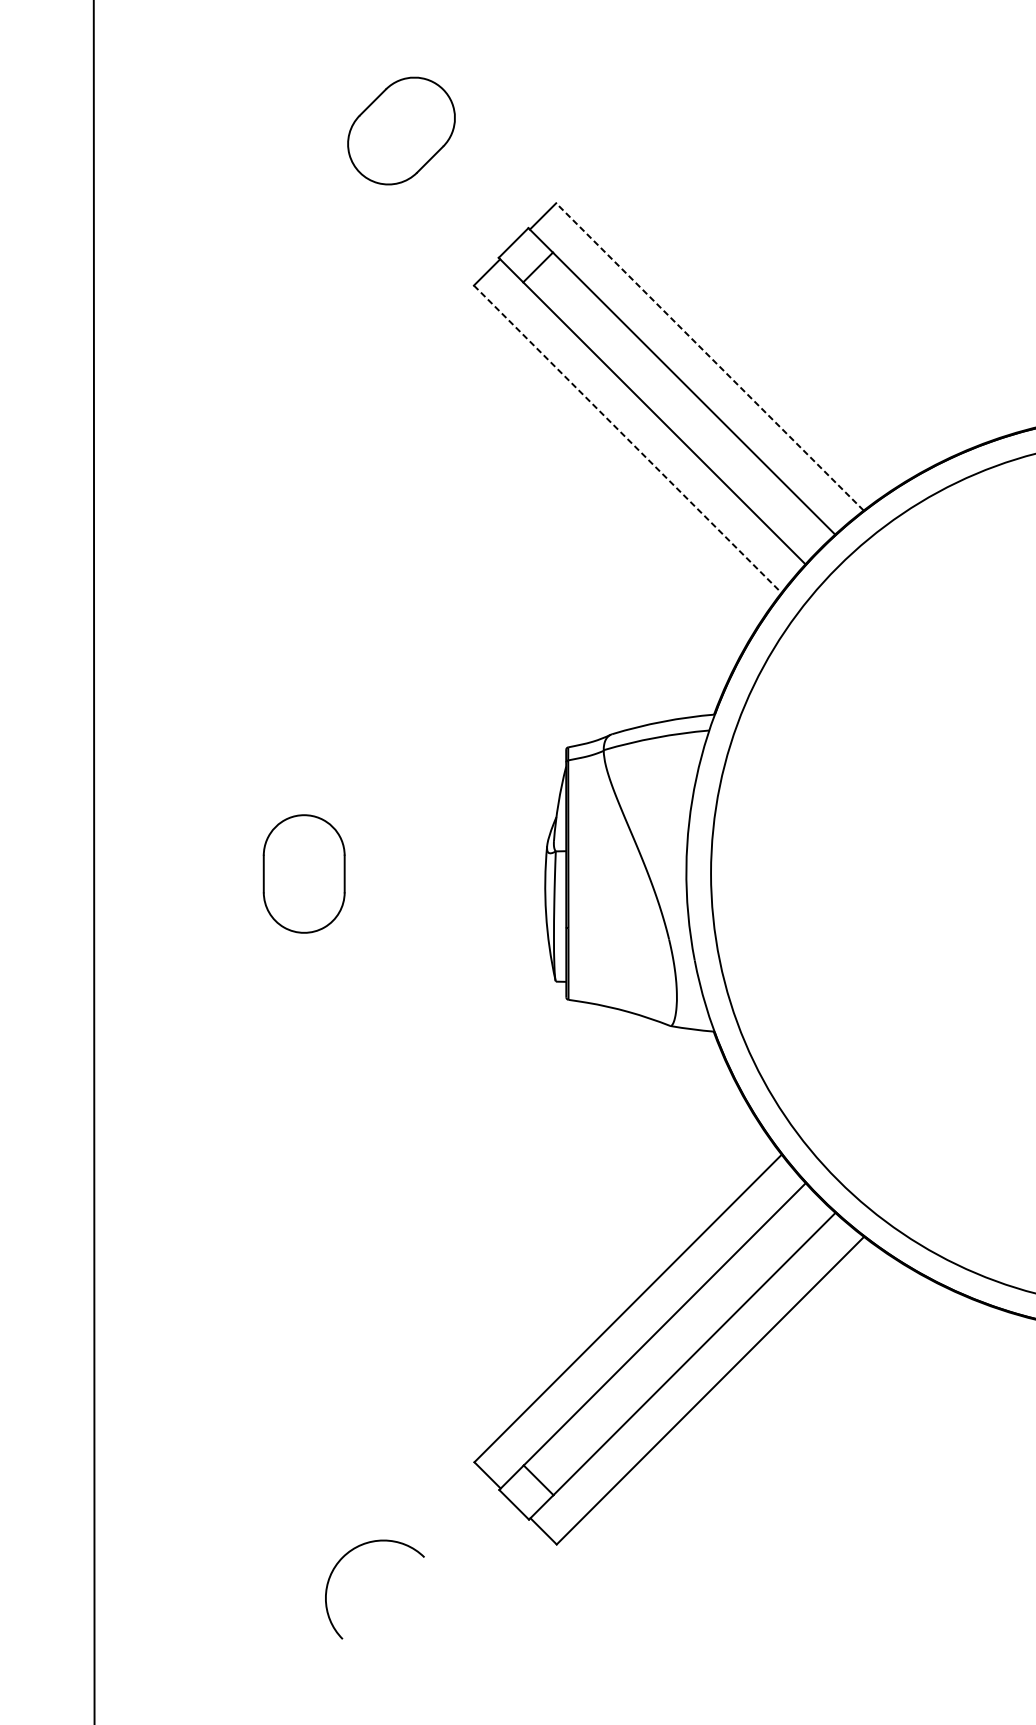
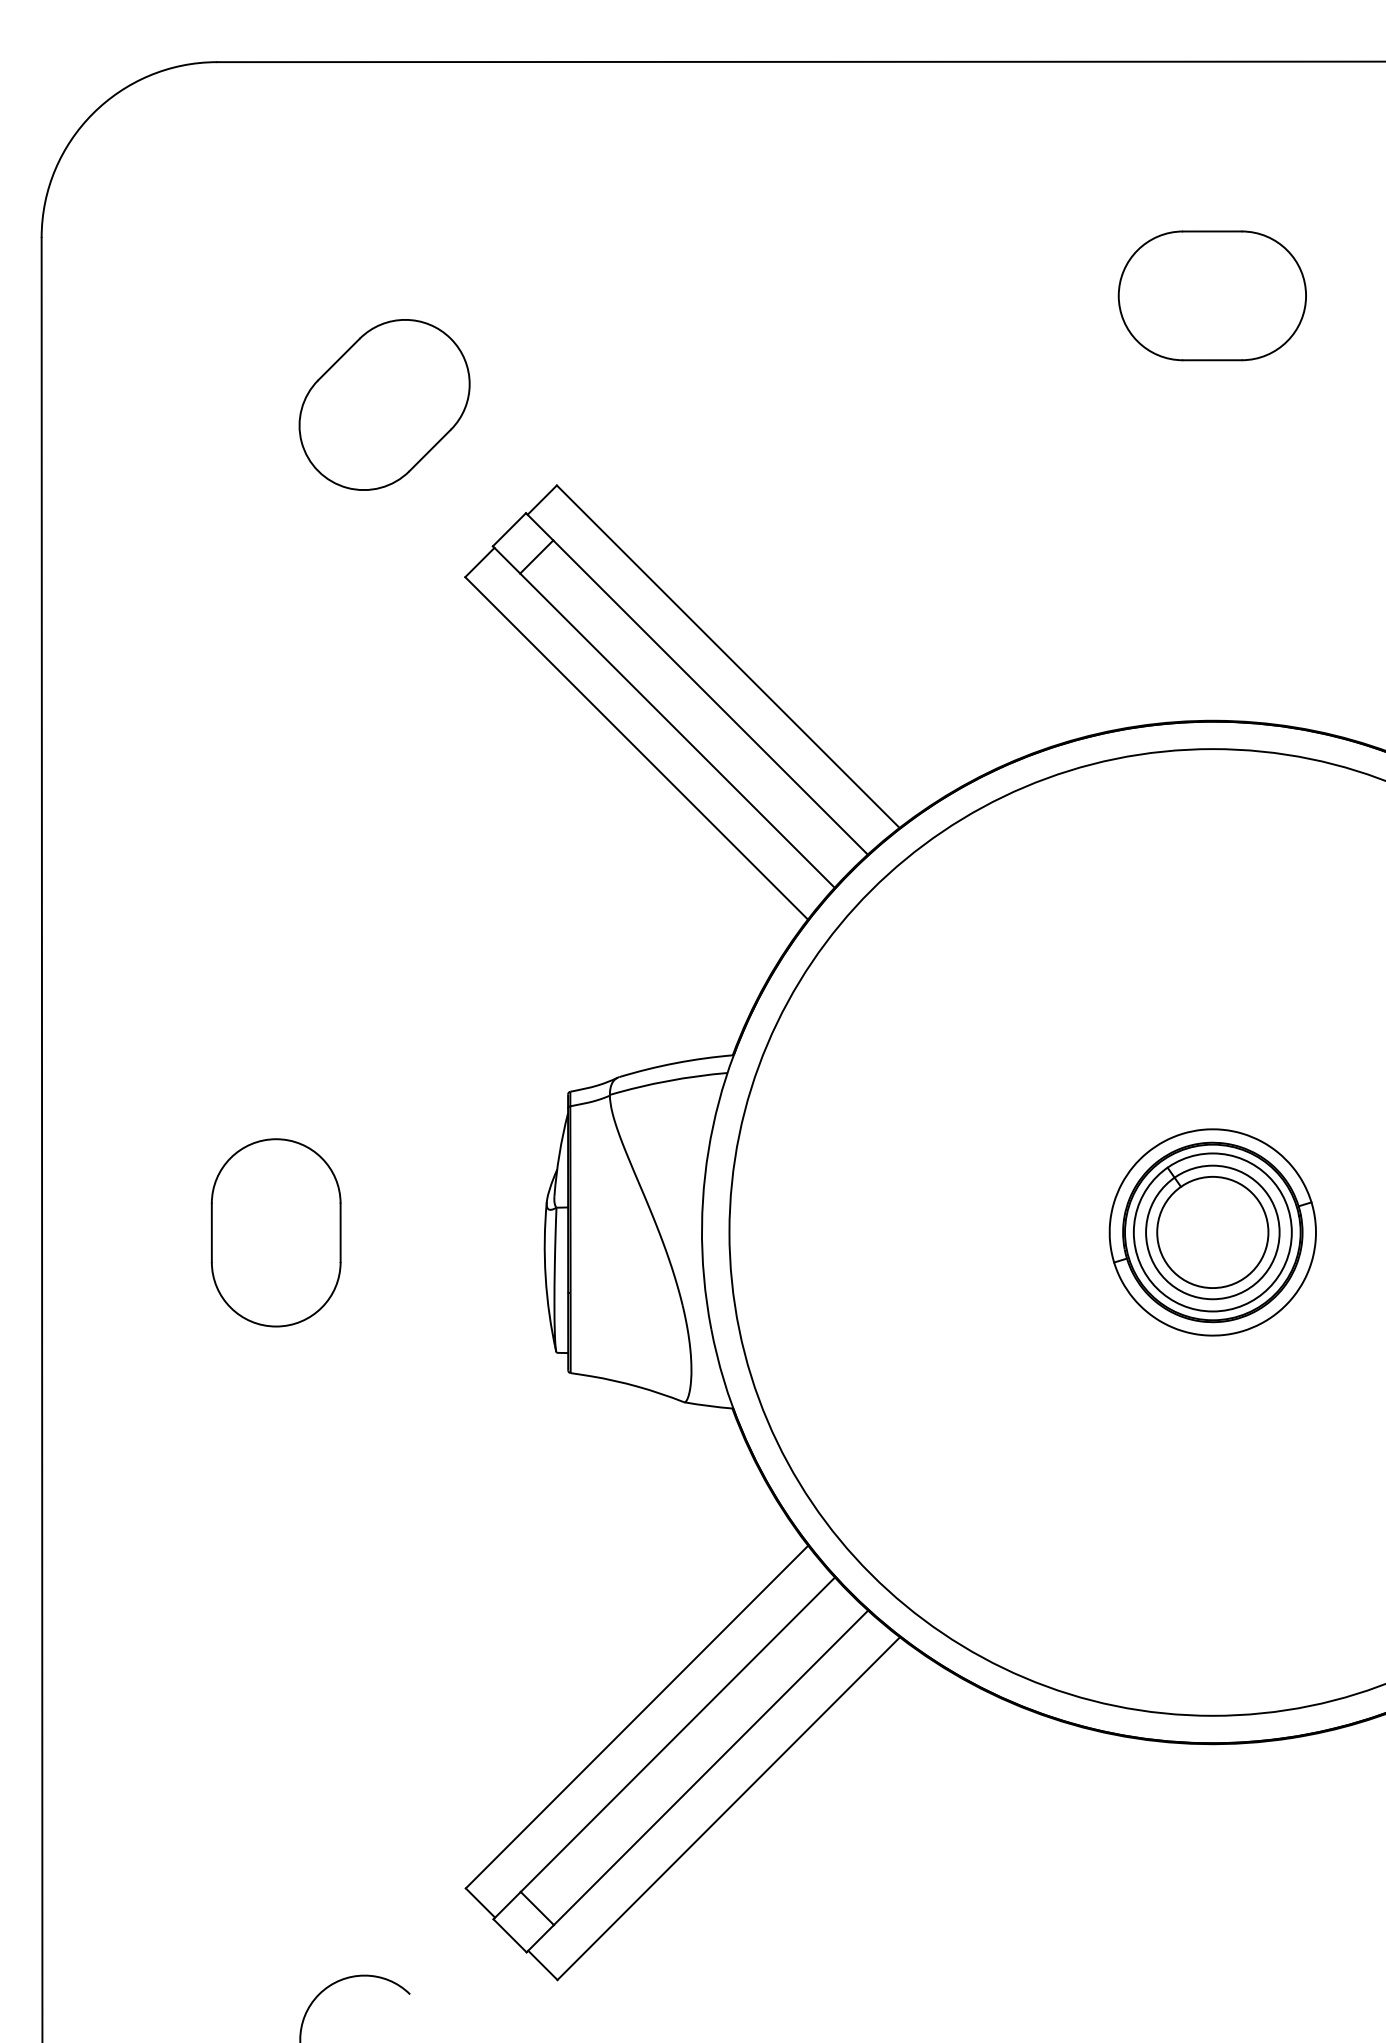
part: (401, 130) -> (384, 404), size x1.43
line: (709, 356) -> (727, 656), dashed -> solid
line: (627, 439) -> (636, 748), dashed -> solid
part: (303, 873) -> (275, 1232), size x1.43

